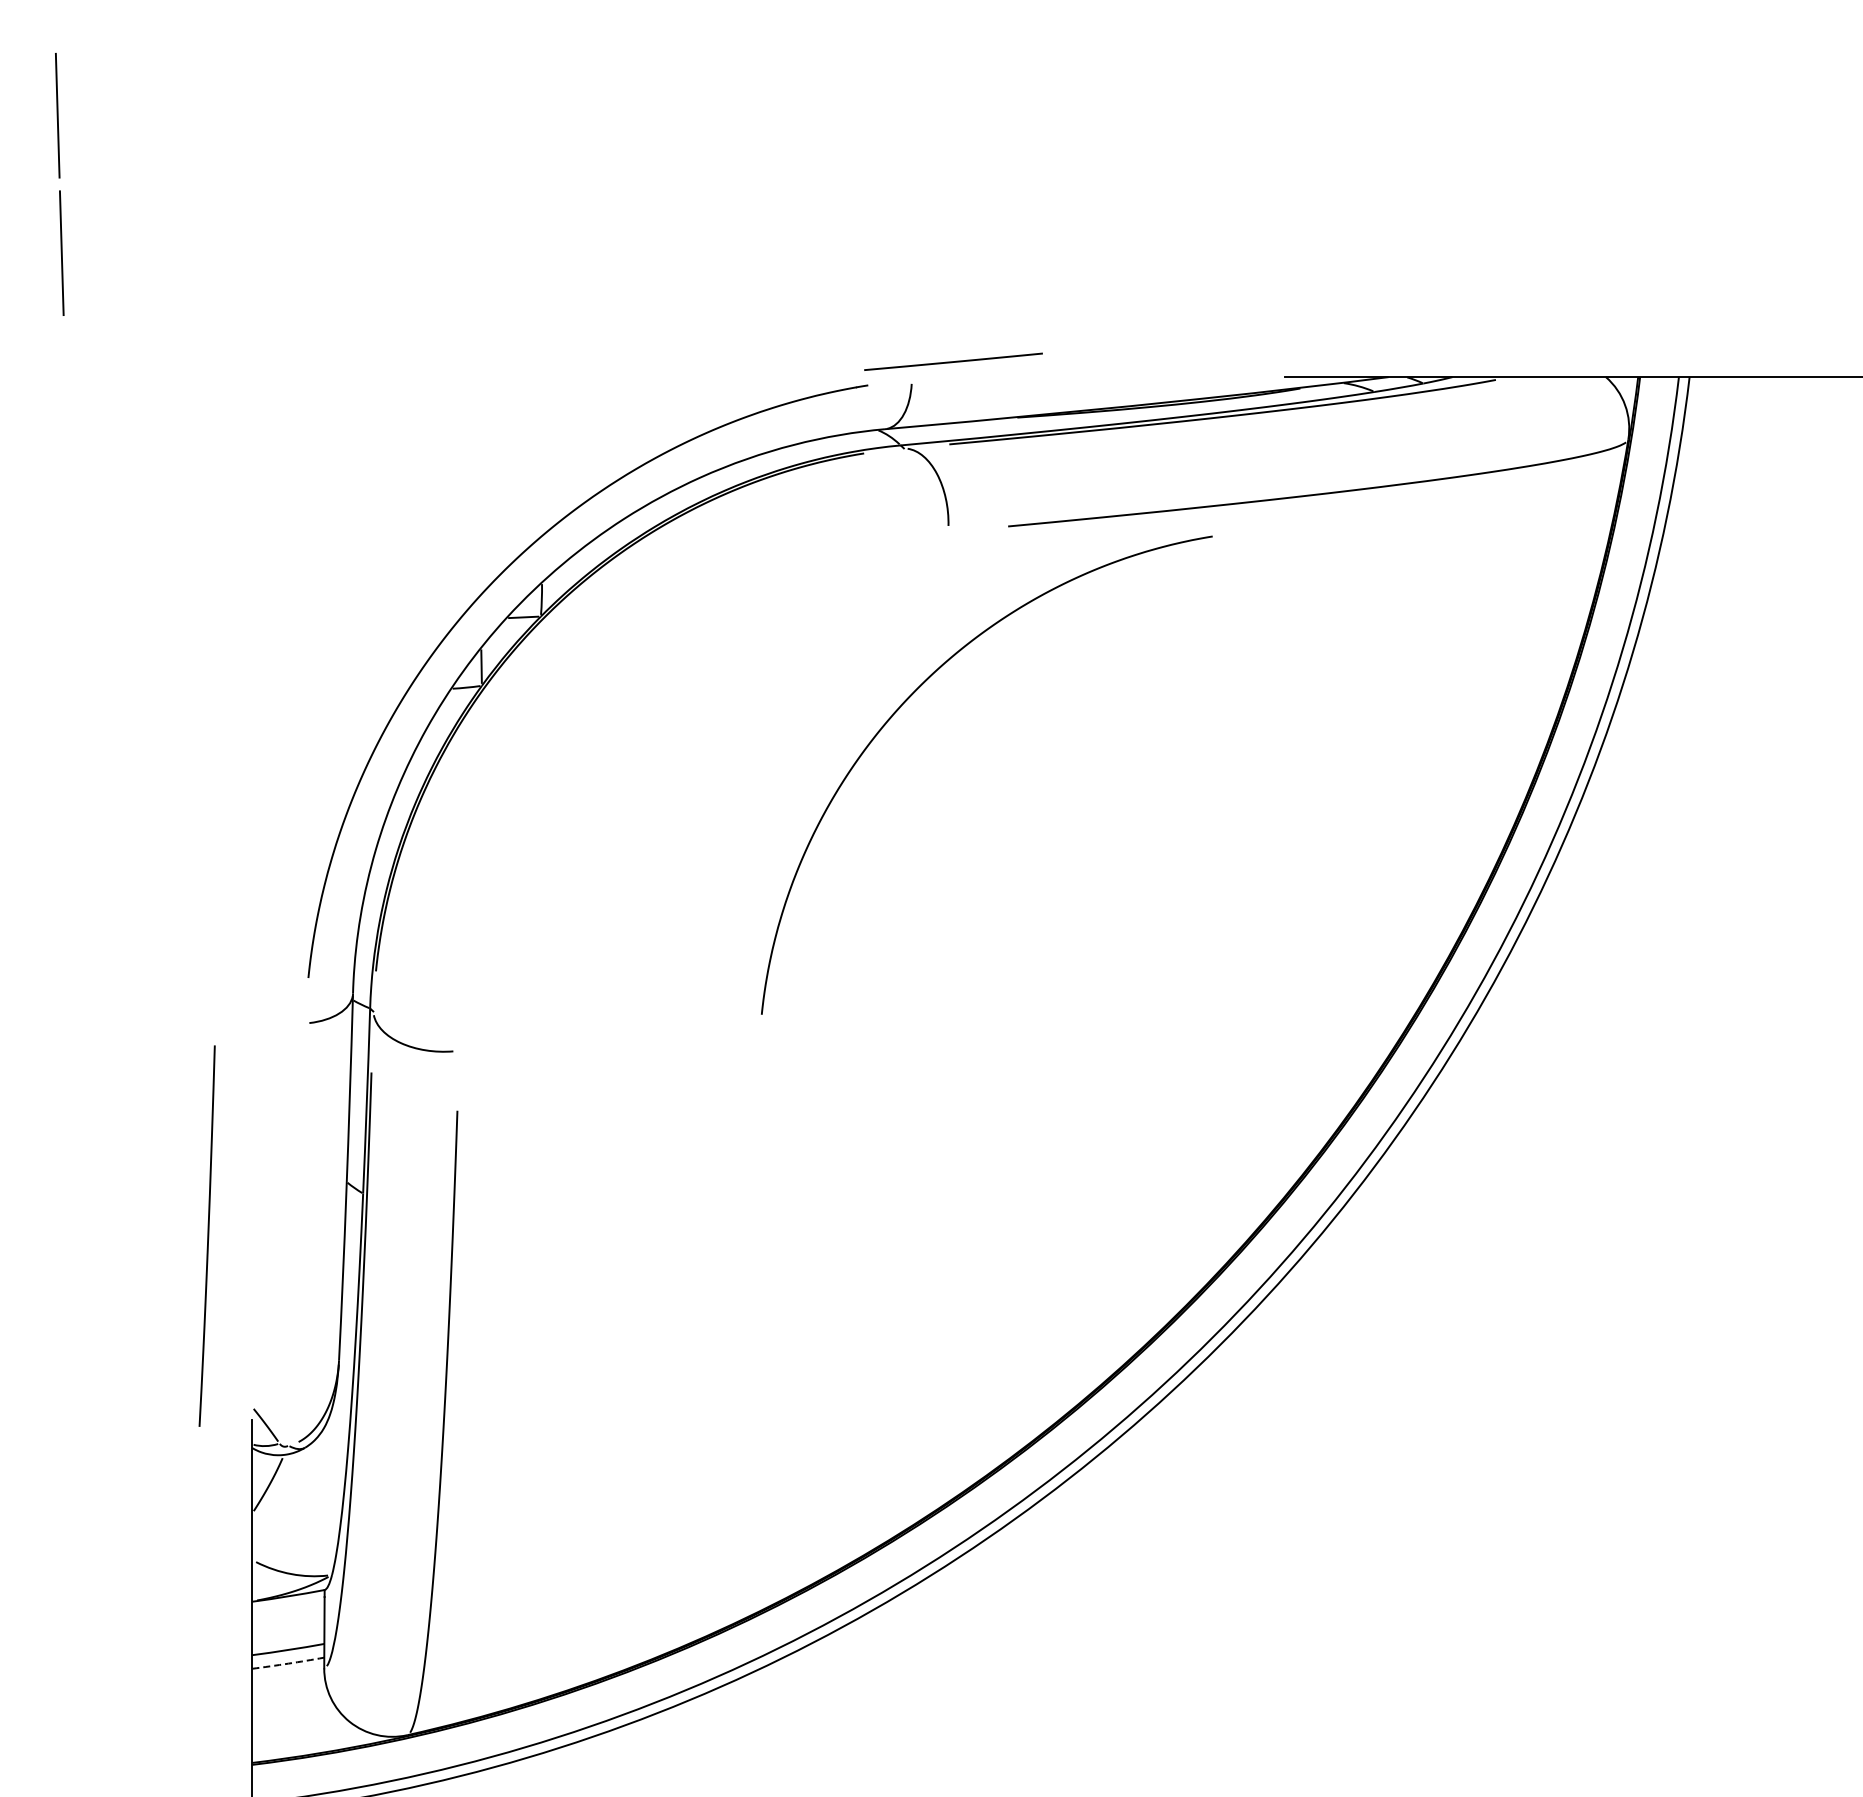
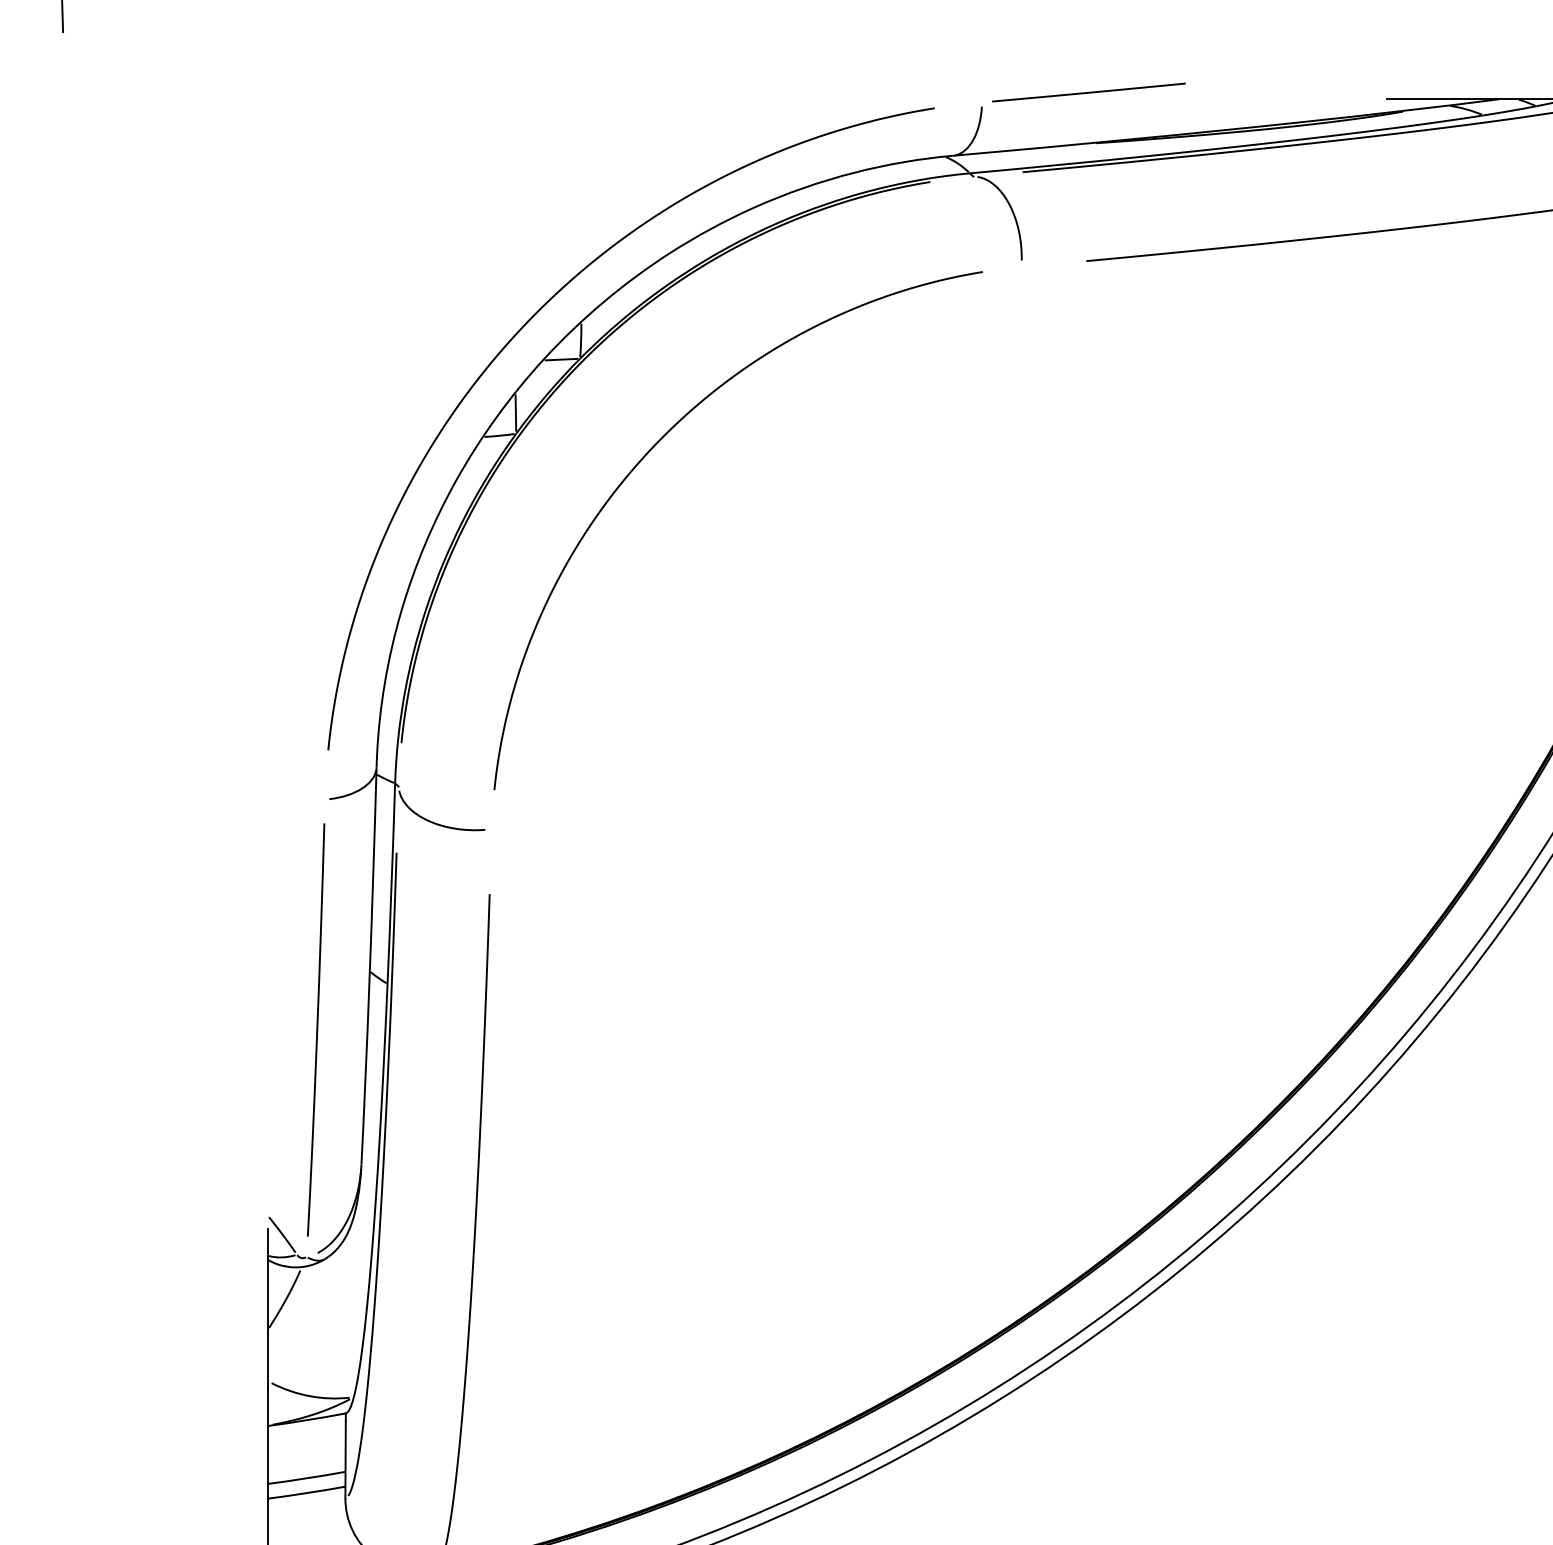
line: (953, 361) -> (1088, 92), moved
curve: (910, 697) -> (655, 446), moved
curve: (207, 1235) -> (316, 1029), moved
arc: (288, 1663) -> (306, 1493), dashed -> solid

